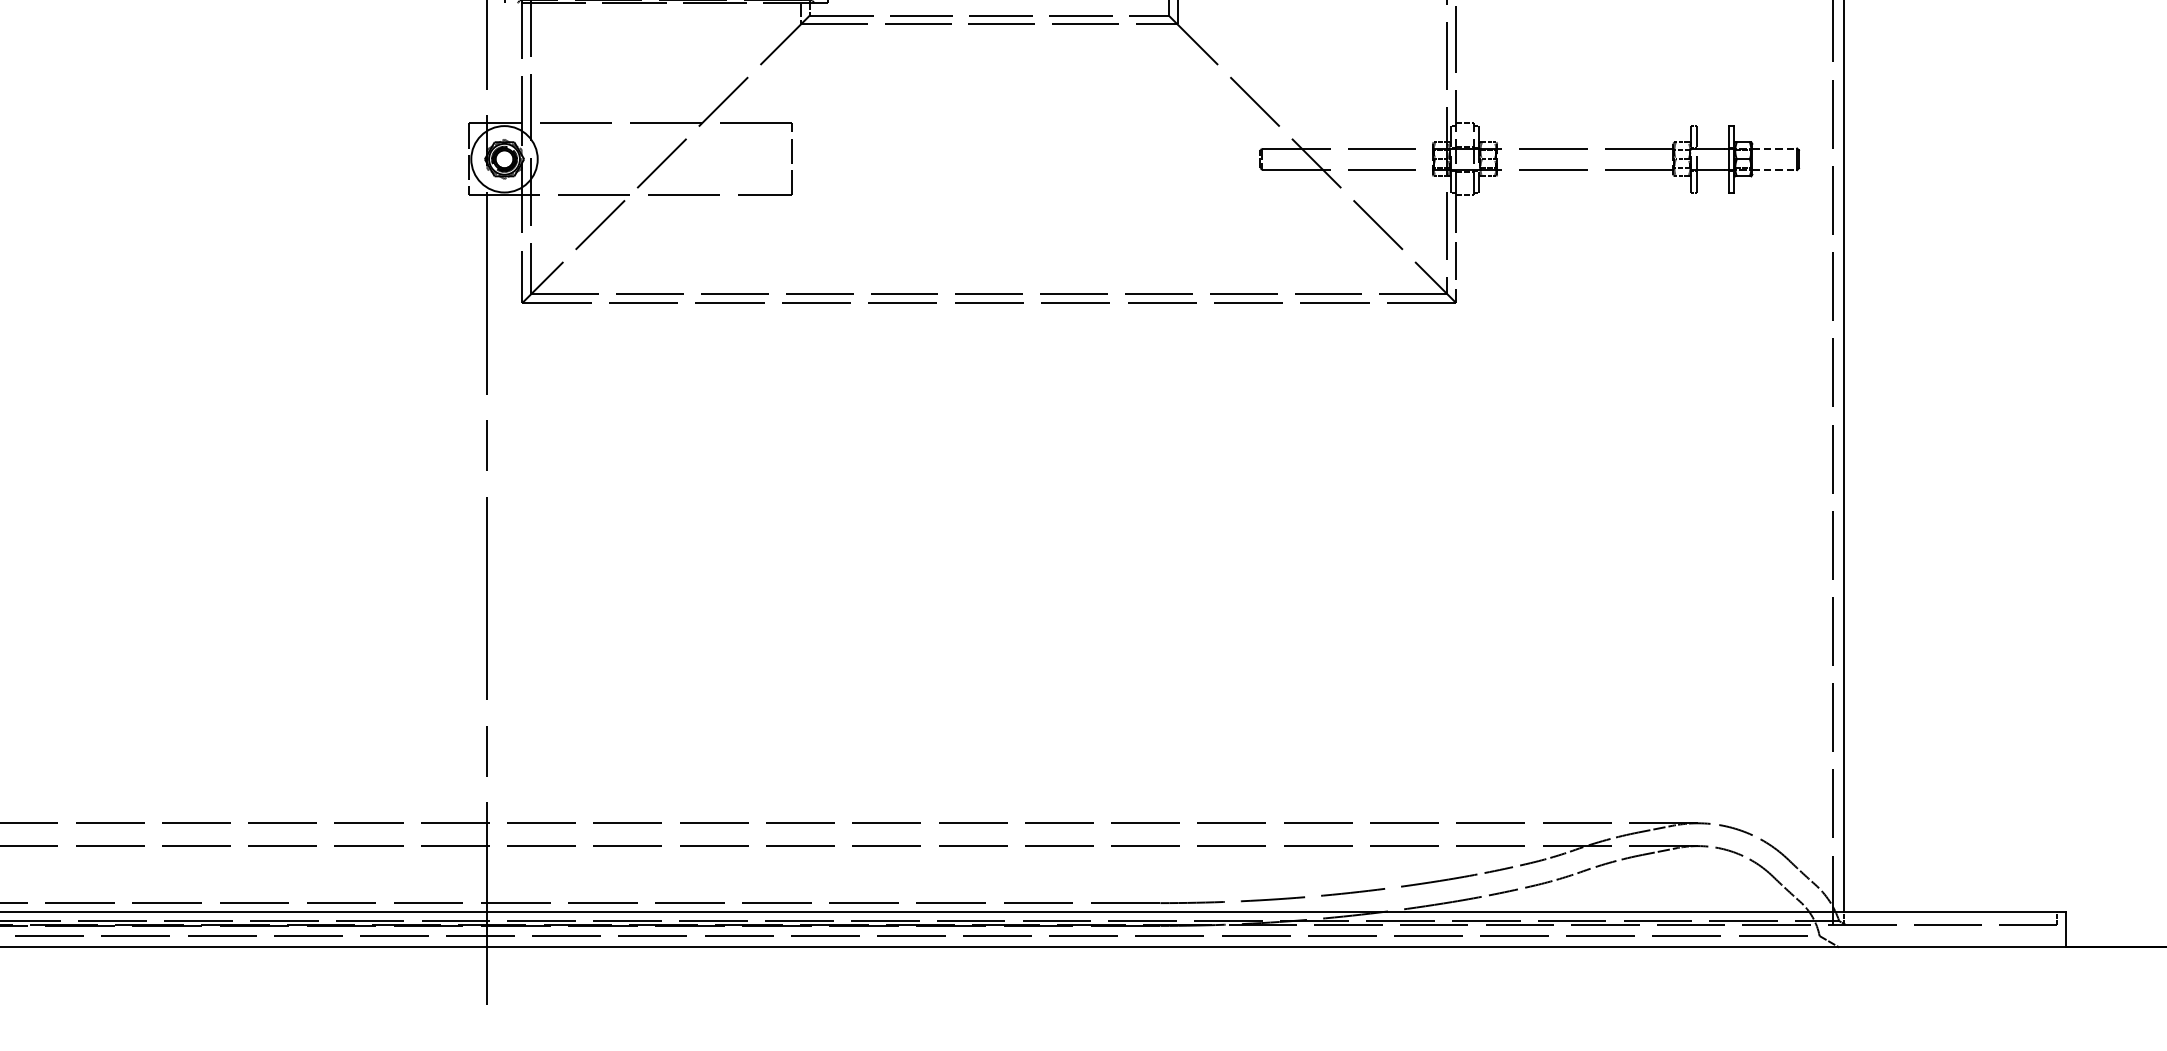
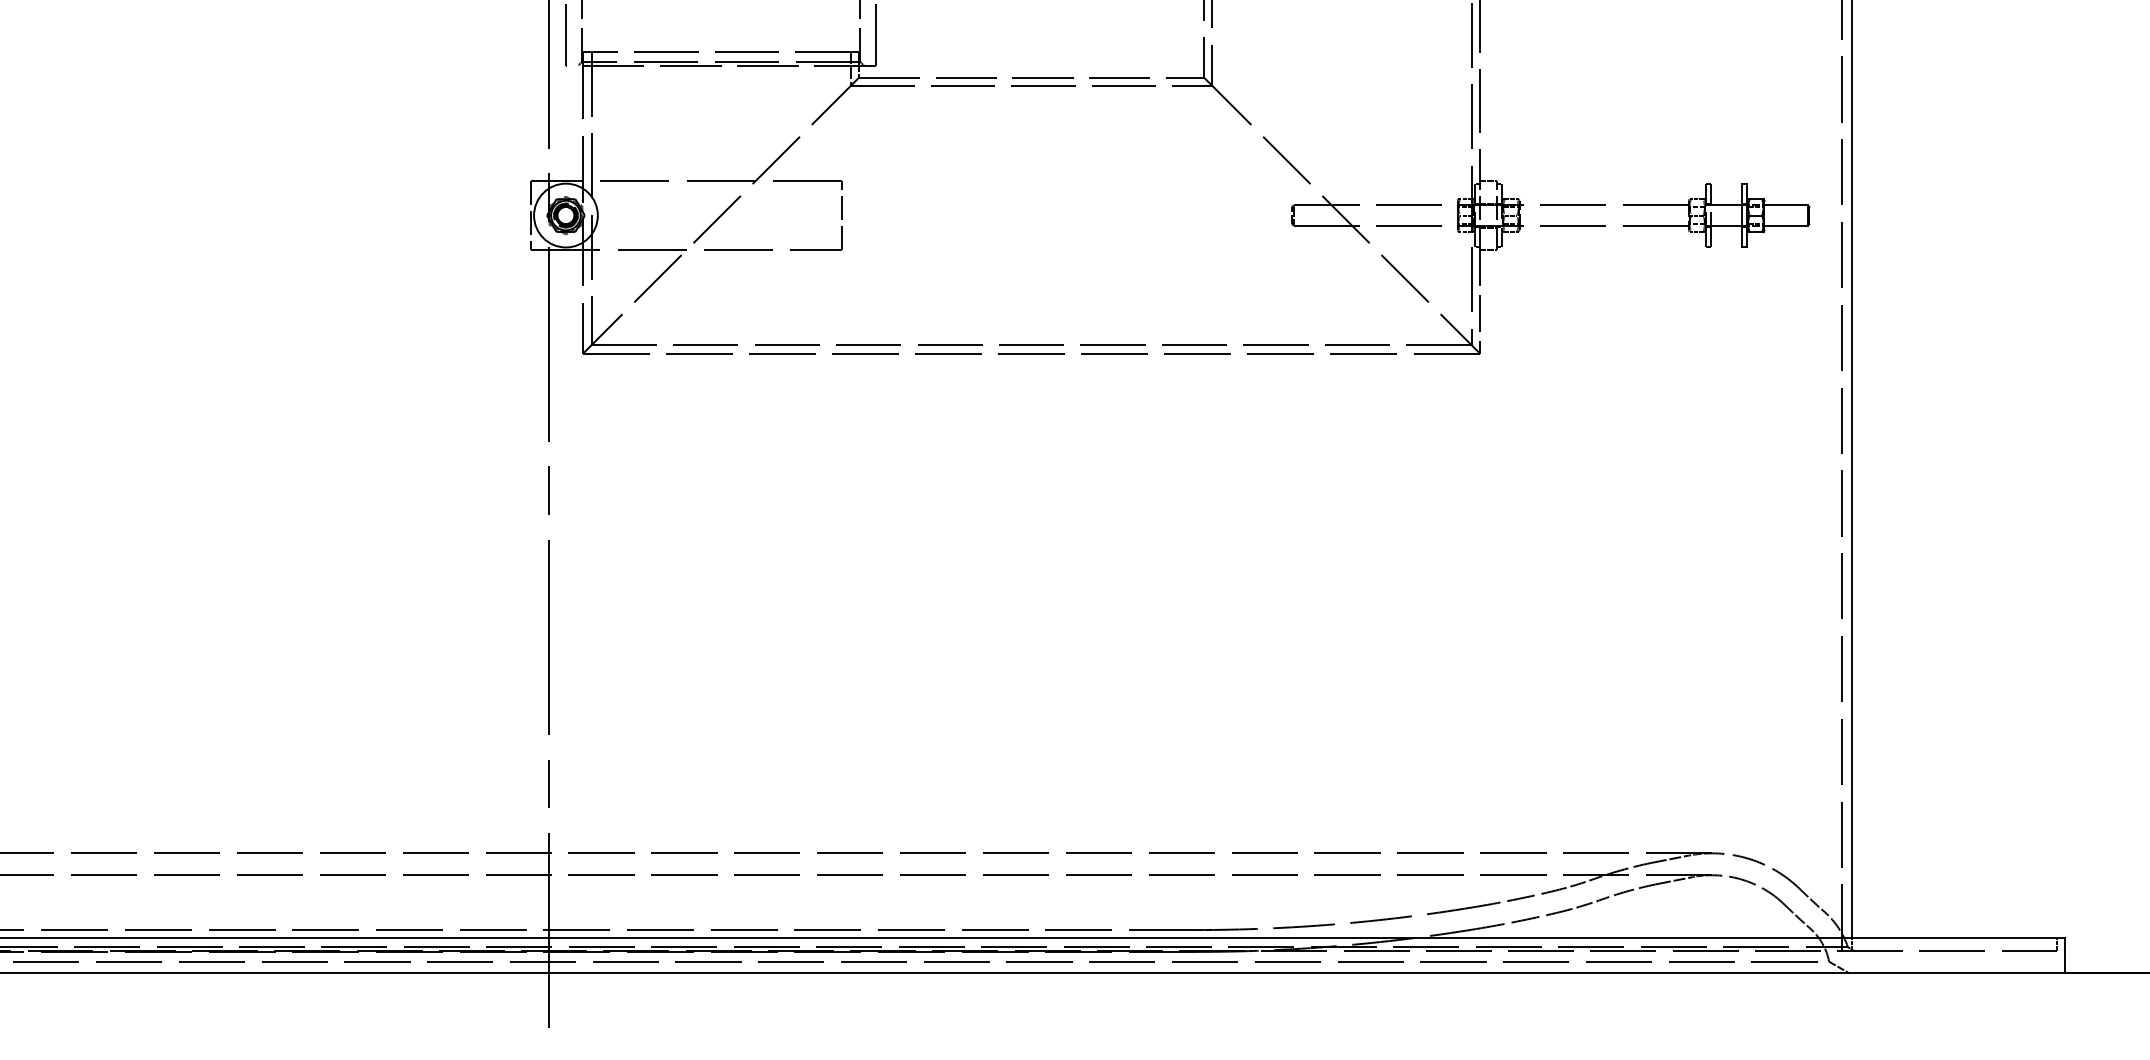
line: (1775, 148) -> (1786, 205), dashed -> solid
line: (1775, 169) -> (1786, 225), dashed -> solid

